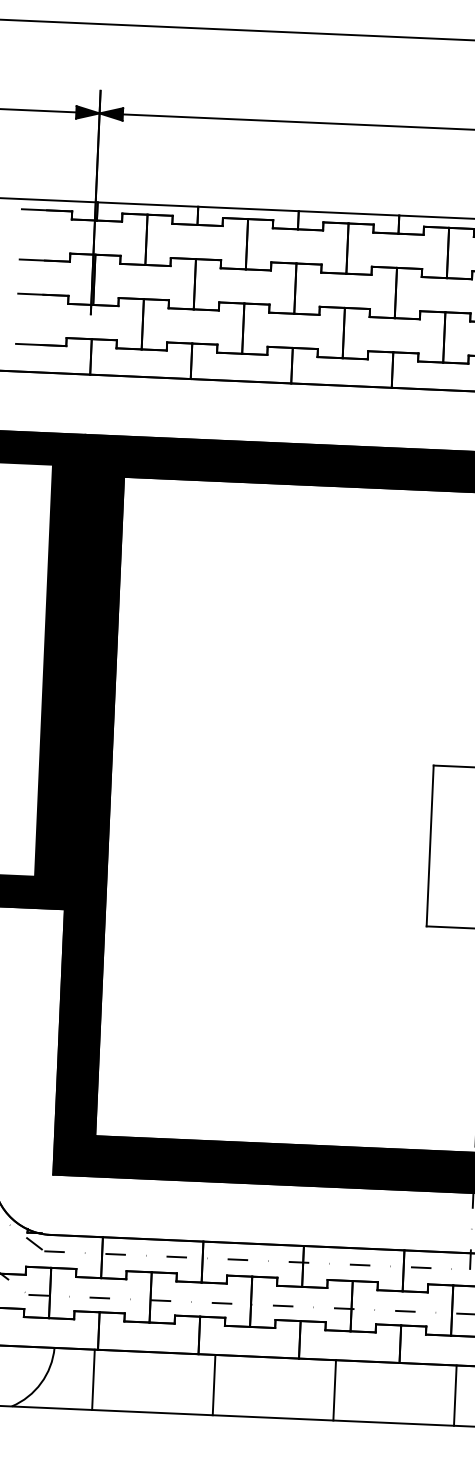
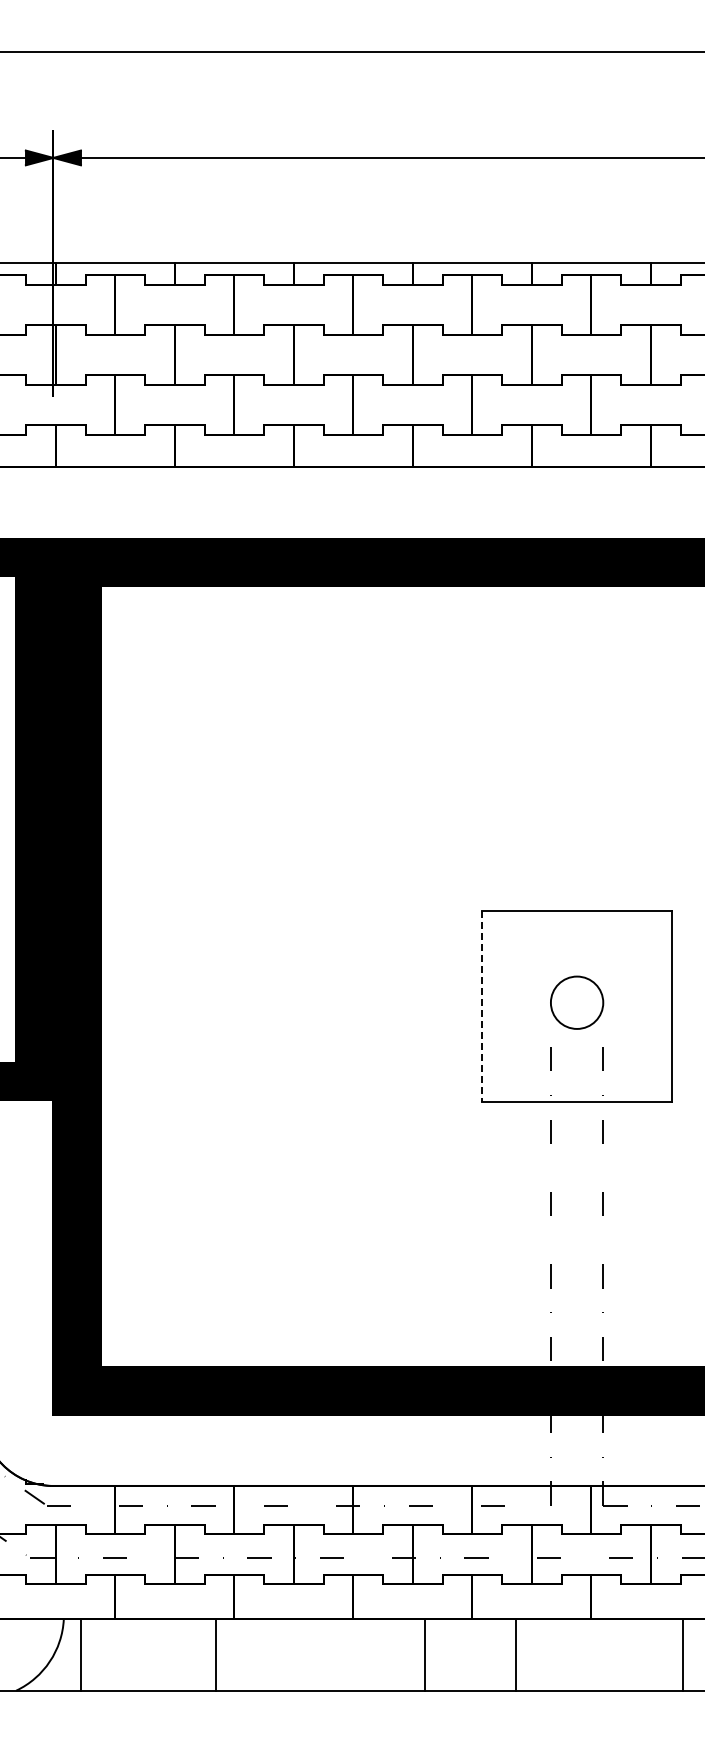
line: (429, 846) -> (481, 1007), solid -> dashed
line: (93, 1379) -> (81, 1654), moved
line: (214, 1384) -> (216, 1654), moved
line: (335, 1389) -> (425, 1654), moved
line: (454, 1395) -> (515, 1654), moved

